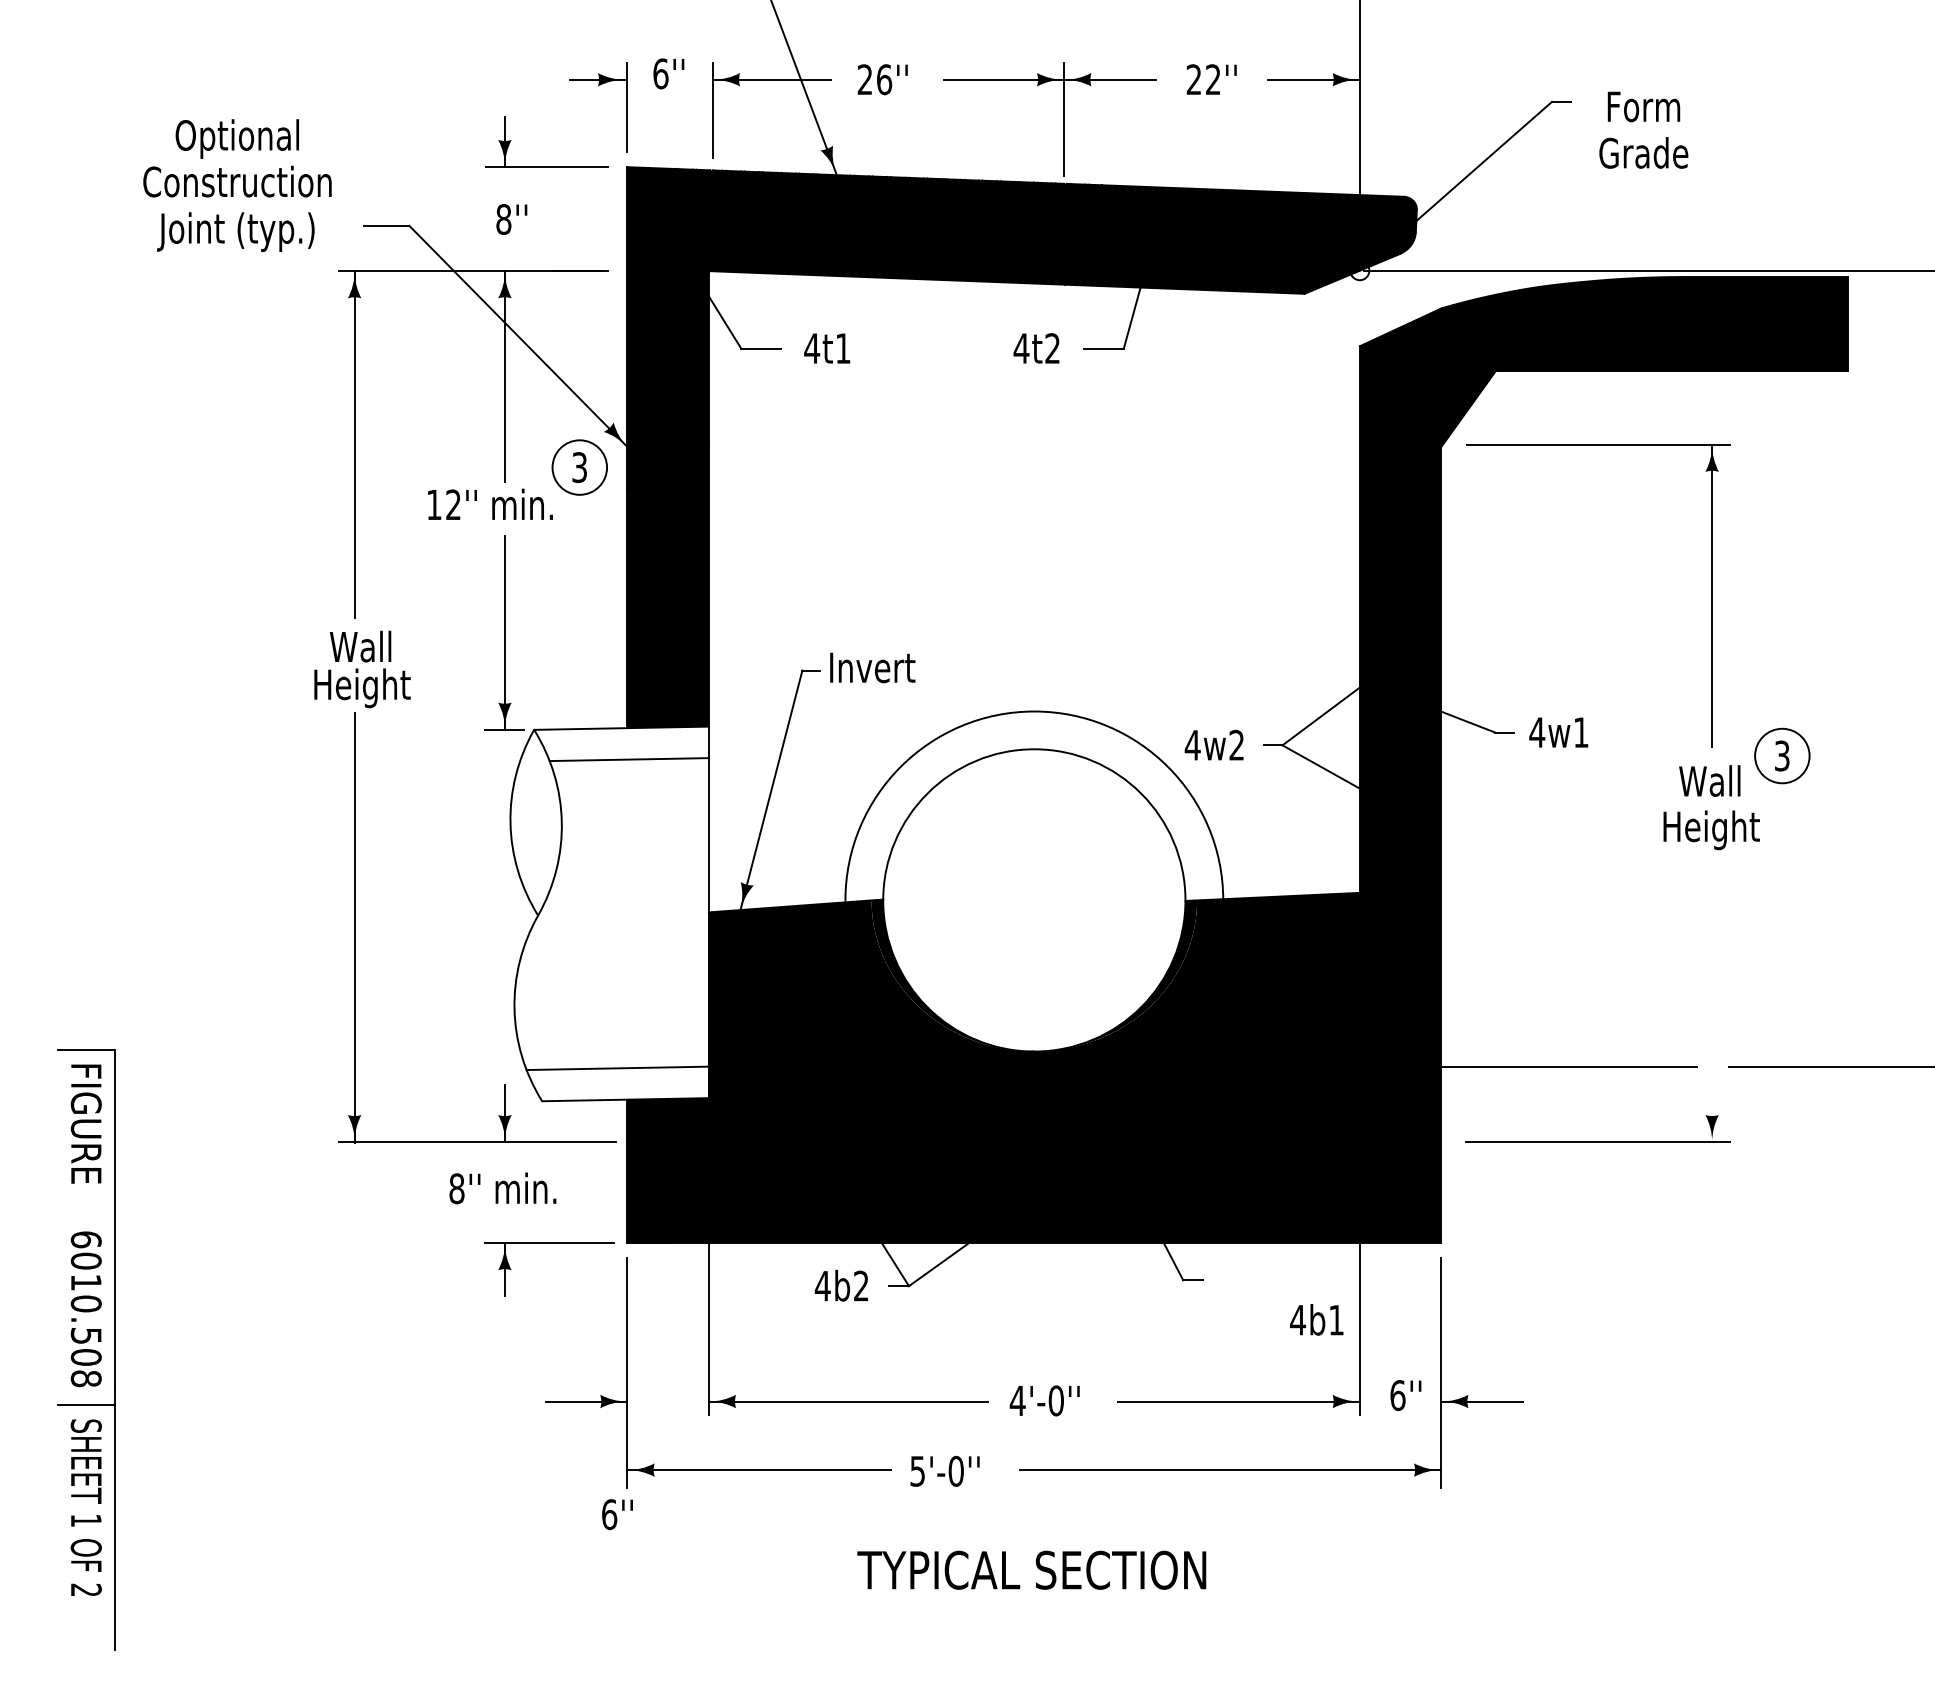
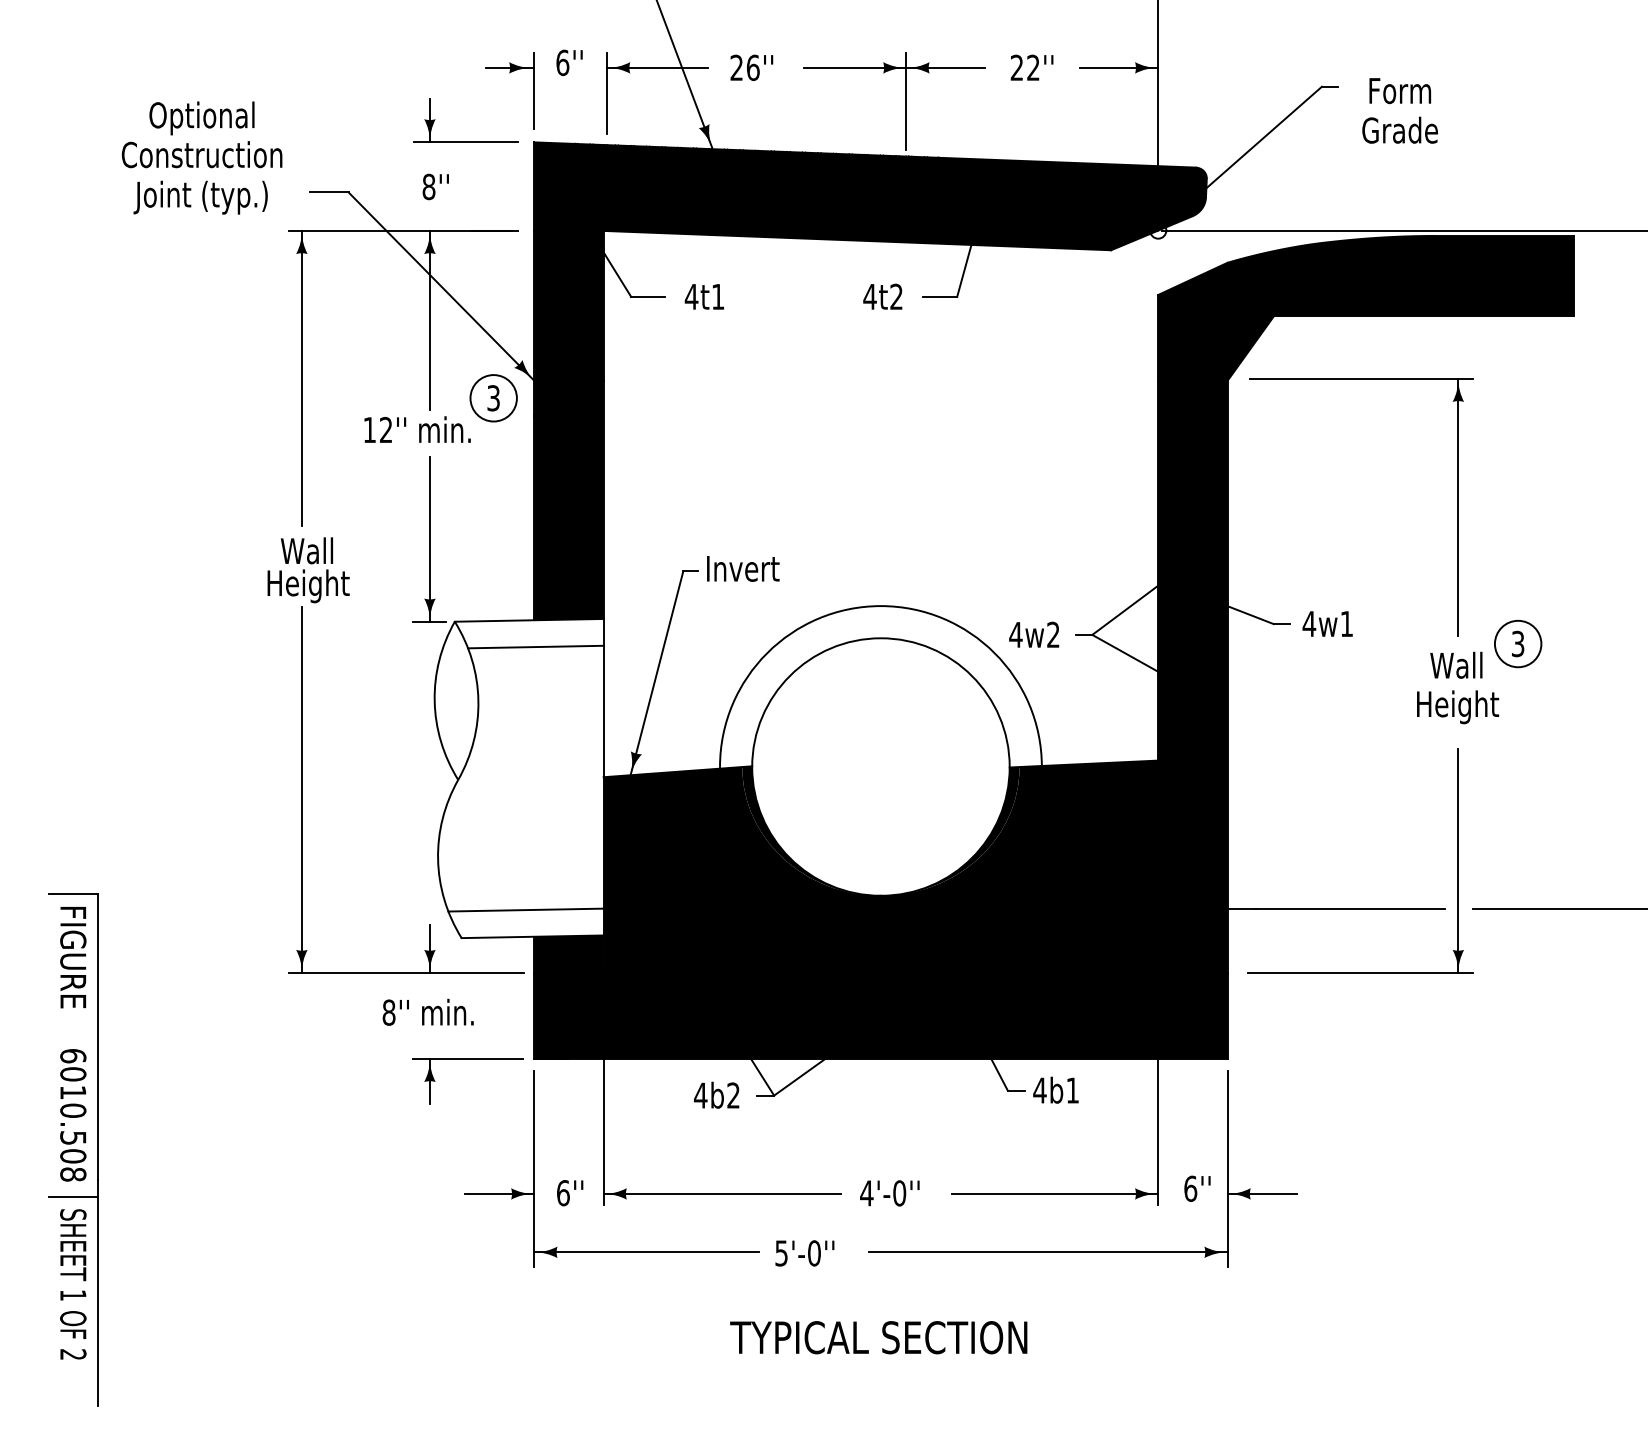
line: (1712, 1010) -> (1458, 860), added
text: (1316, 1319) -> (1055, 1089), moved
text: (617, 1514) -> (570, 1193), moved

